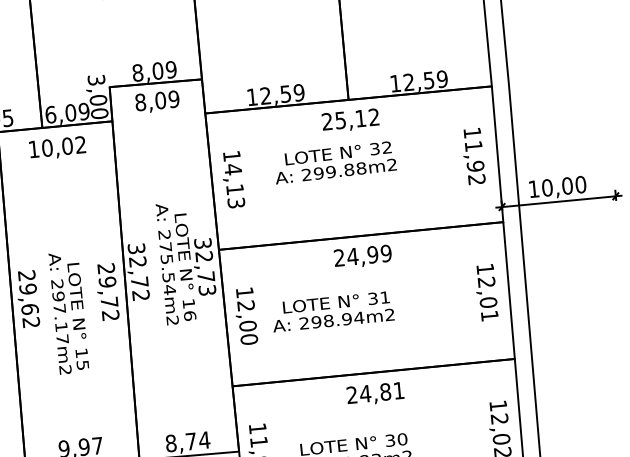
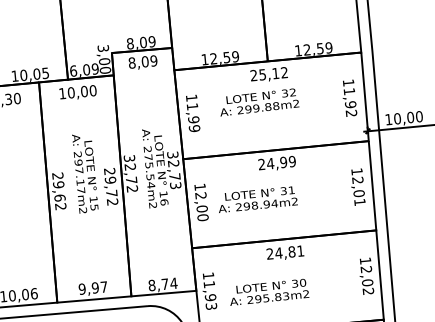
text: (79, 144) -> (92, 90), 10,02 -> 10,00
text: (234, 185) -> (193, 117), 14,13 -> 11,99
text: (69, 313) -> (85, 173), moved

